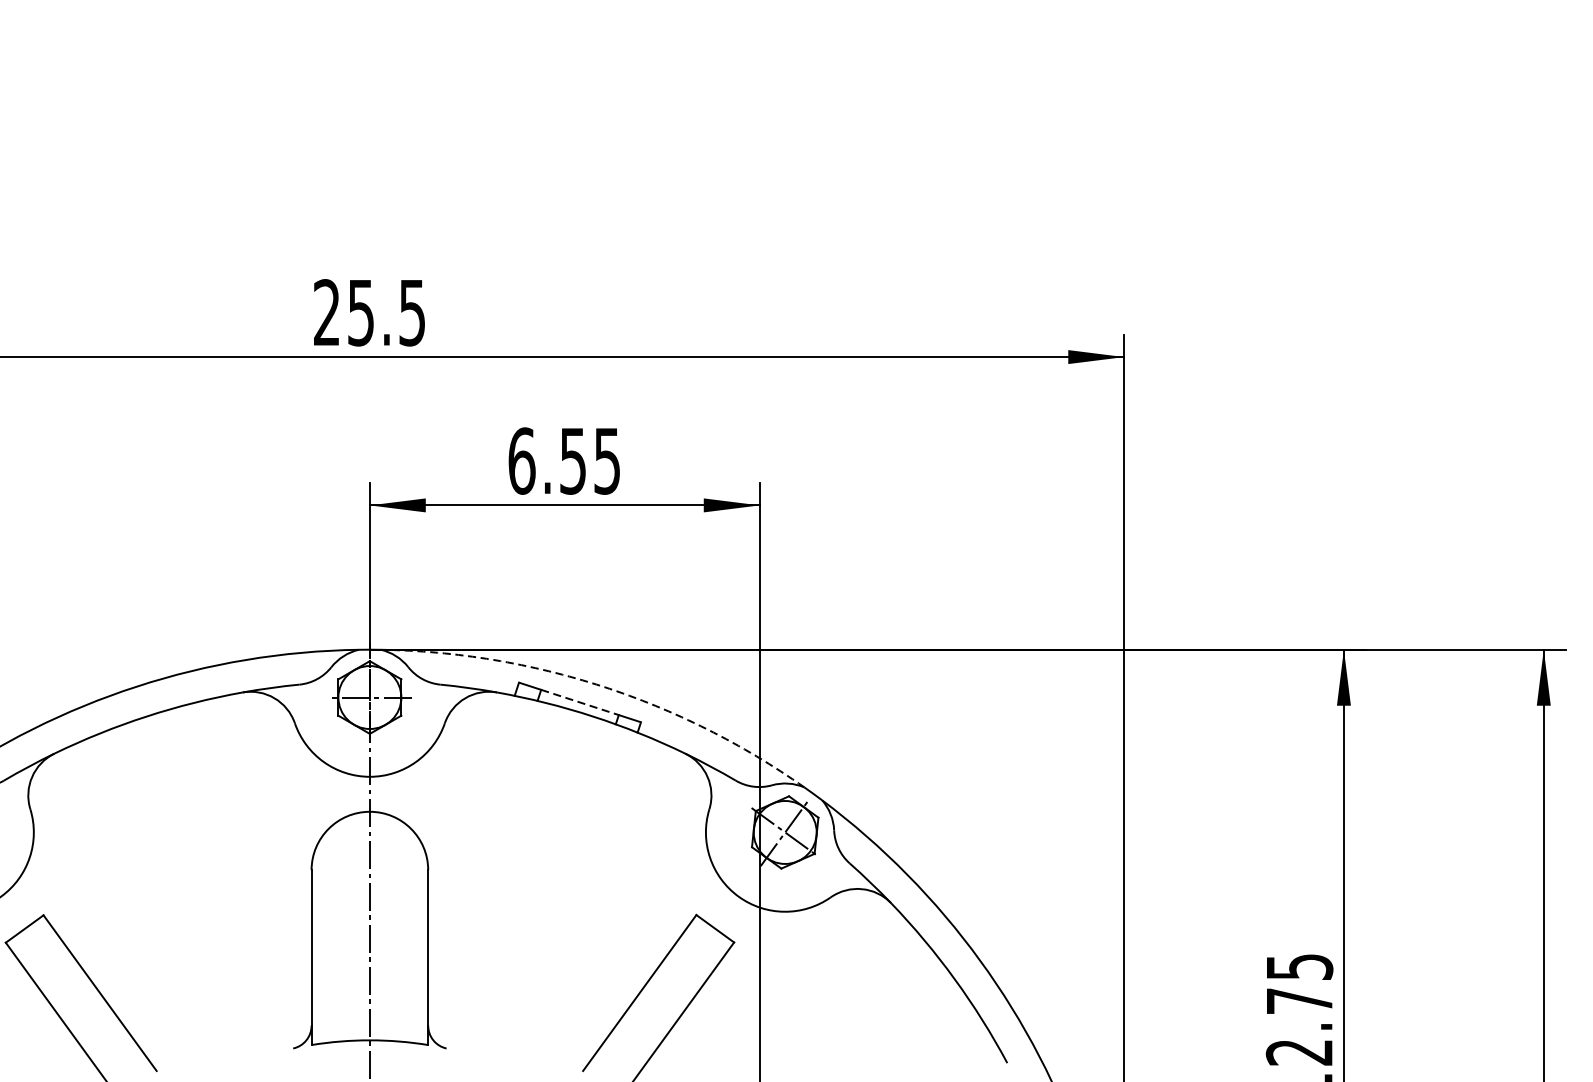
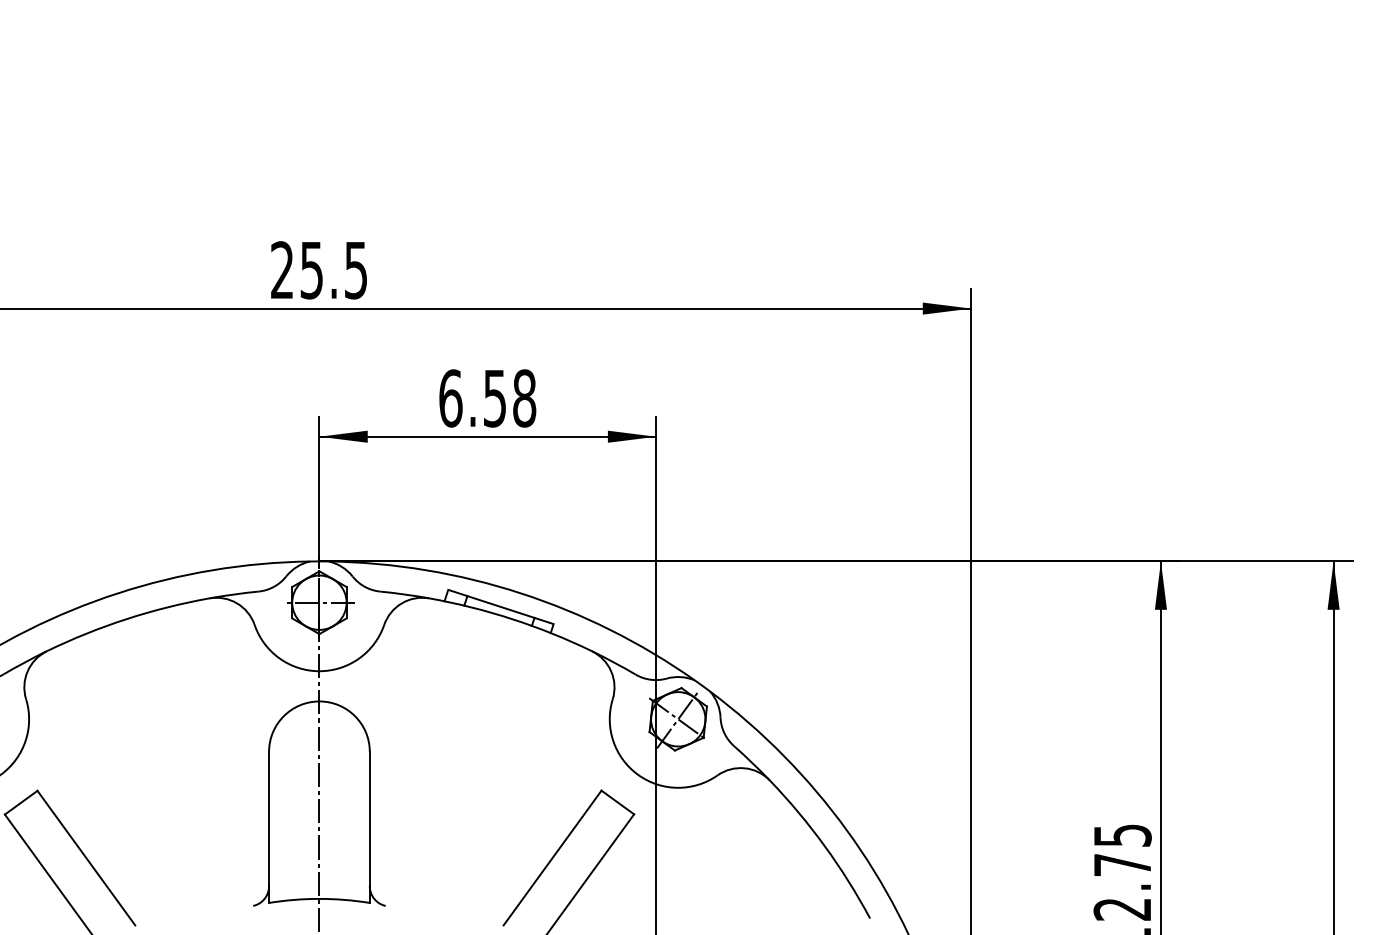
text: (607, 461) -> (524, 398), 6.55 -> 6.58
arc: (602, 686) -> (520, 593), dashed -> solid
line: (580, 703) -> (501, 607), dashed -> solid

